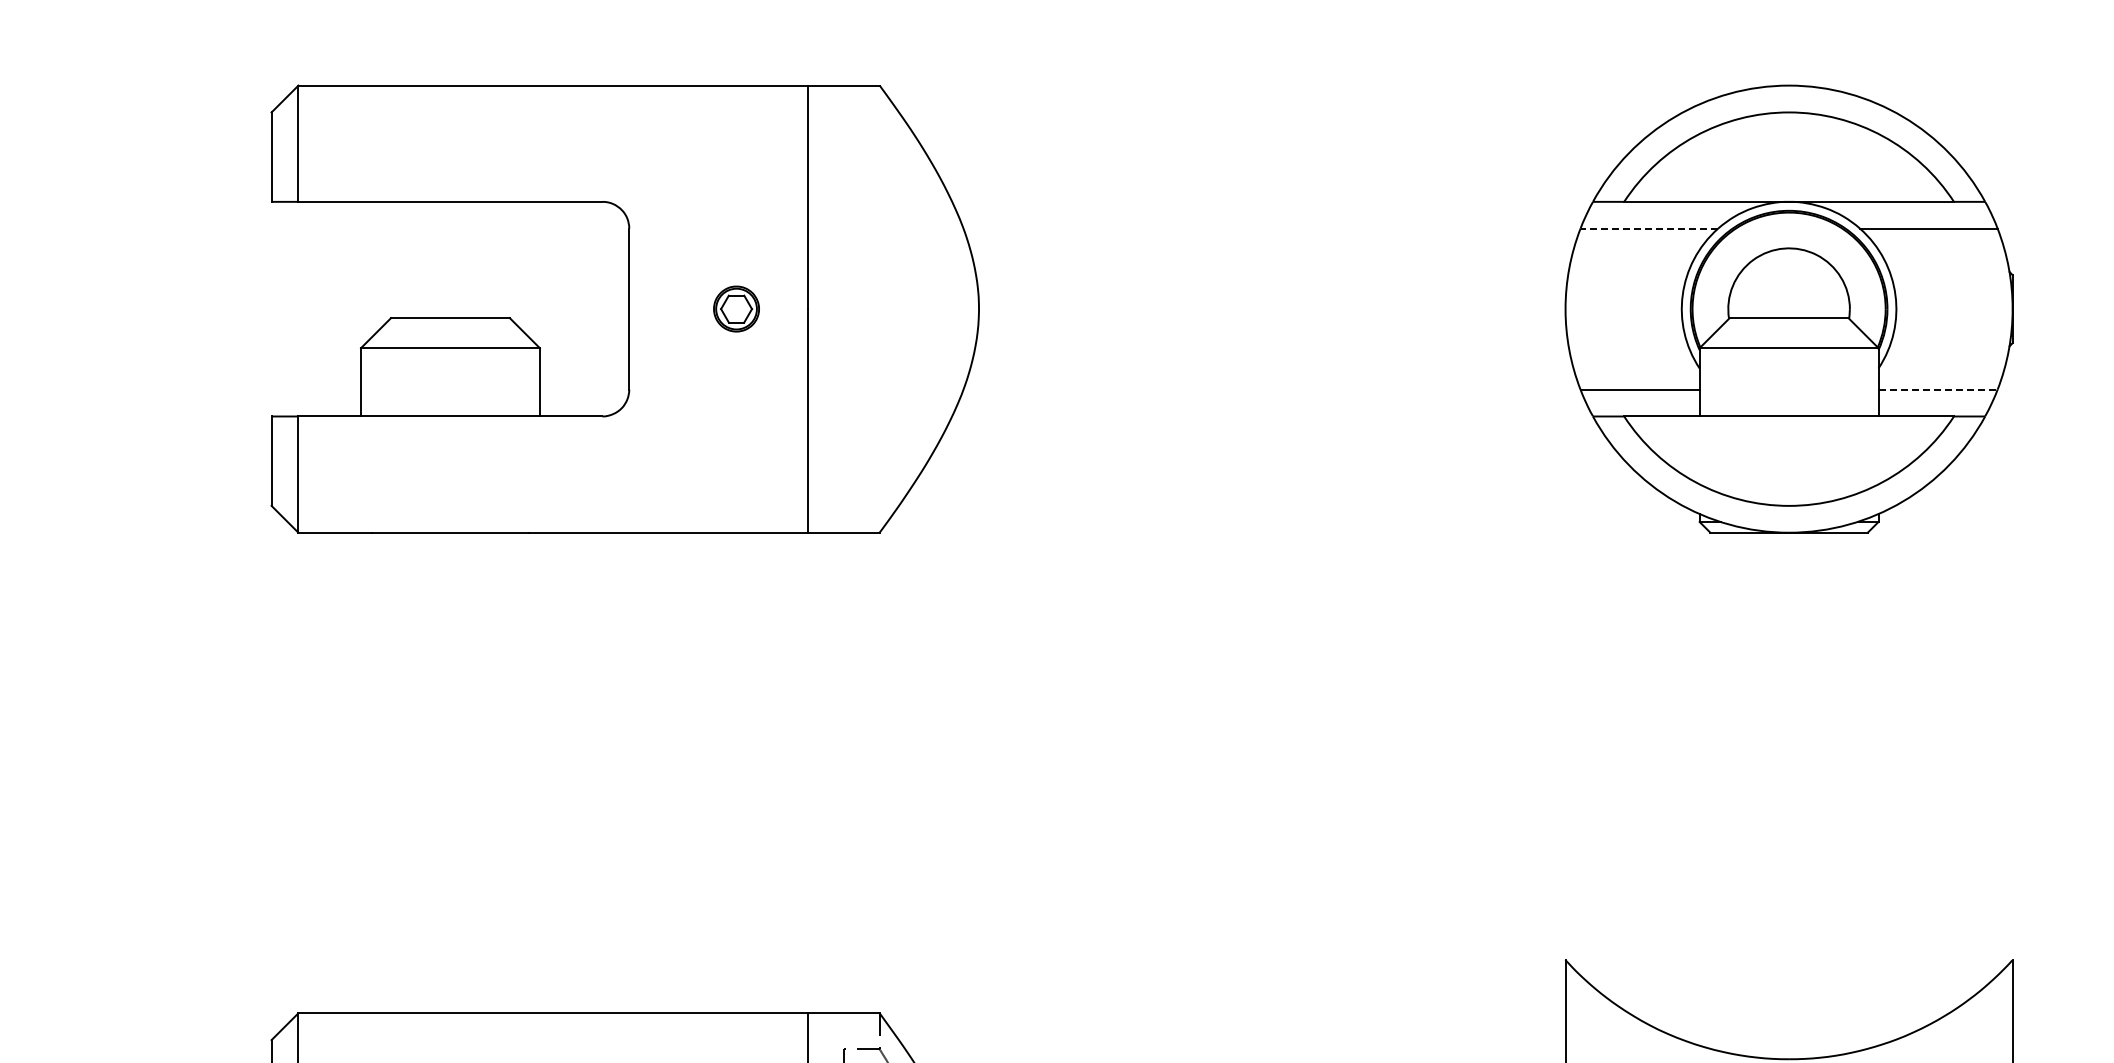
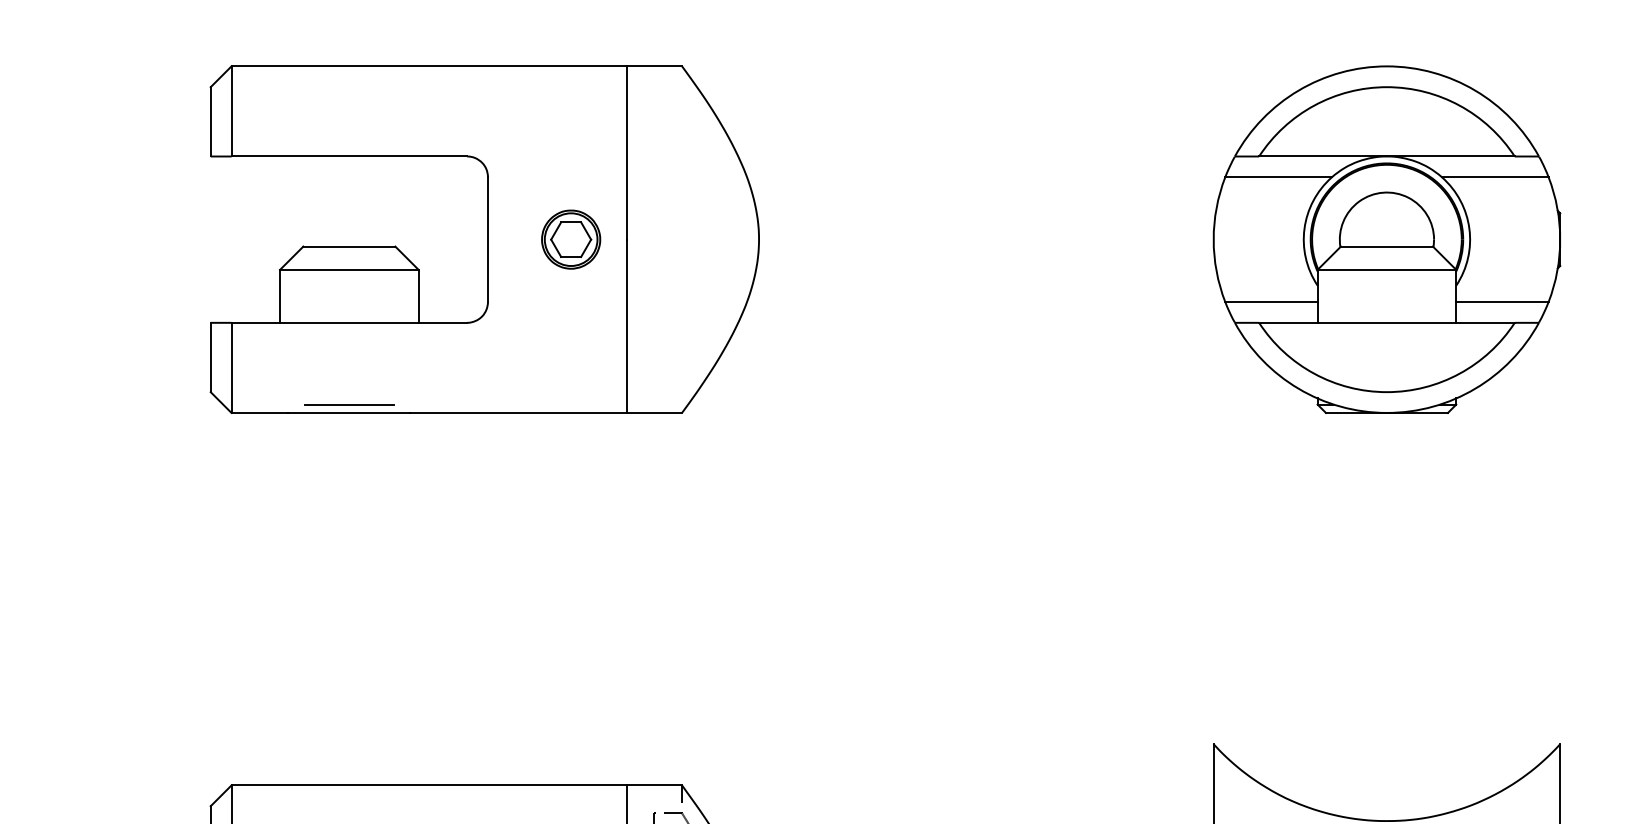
line: (1649, 228) -> (1278, 177), dashed -> solid
part: (736, 308) -> (571, 239), size x1.67
line: (1938, 389) -> (1502, 301), dashed -> solid
line: (450, 522) -> (349, 405), added

